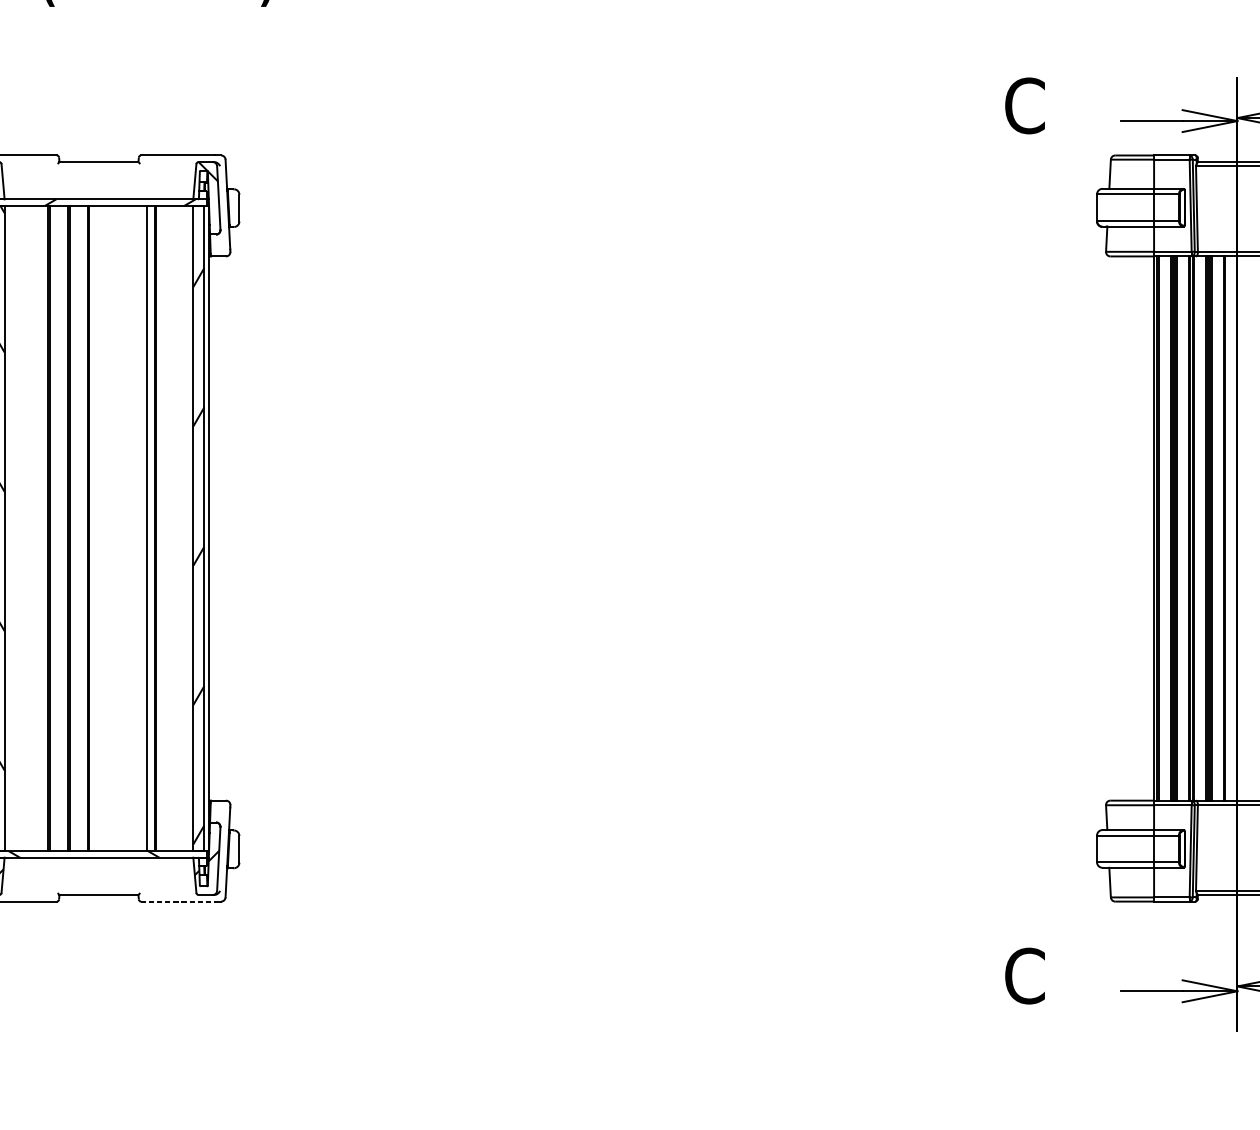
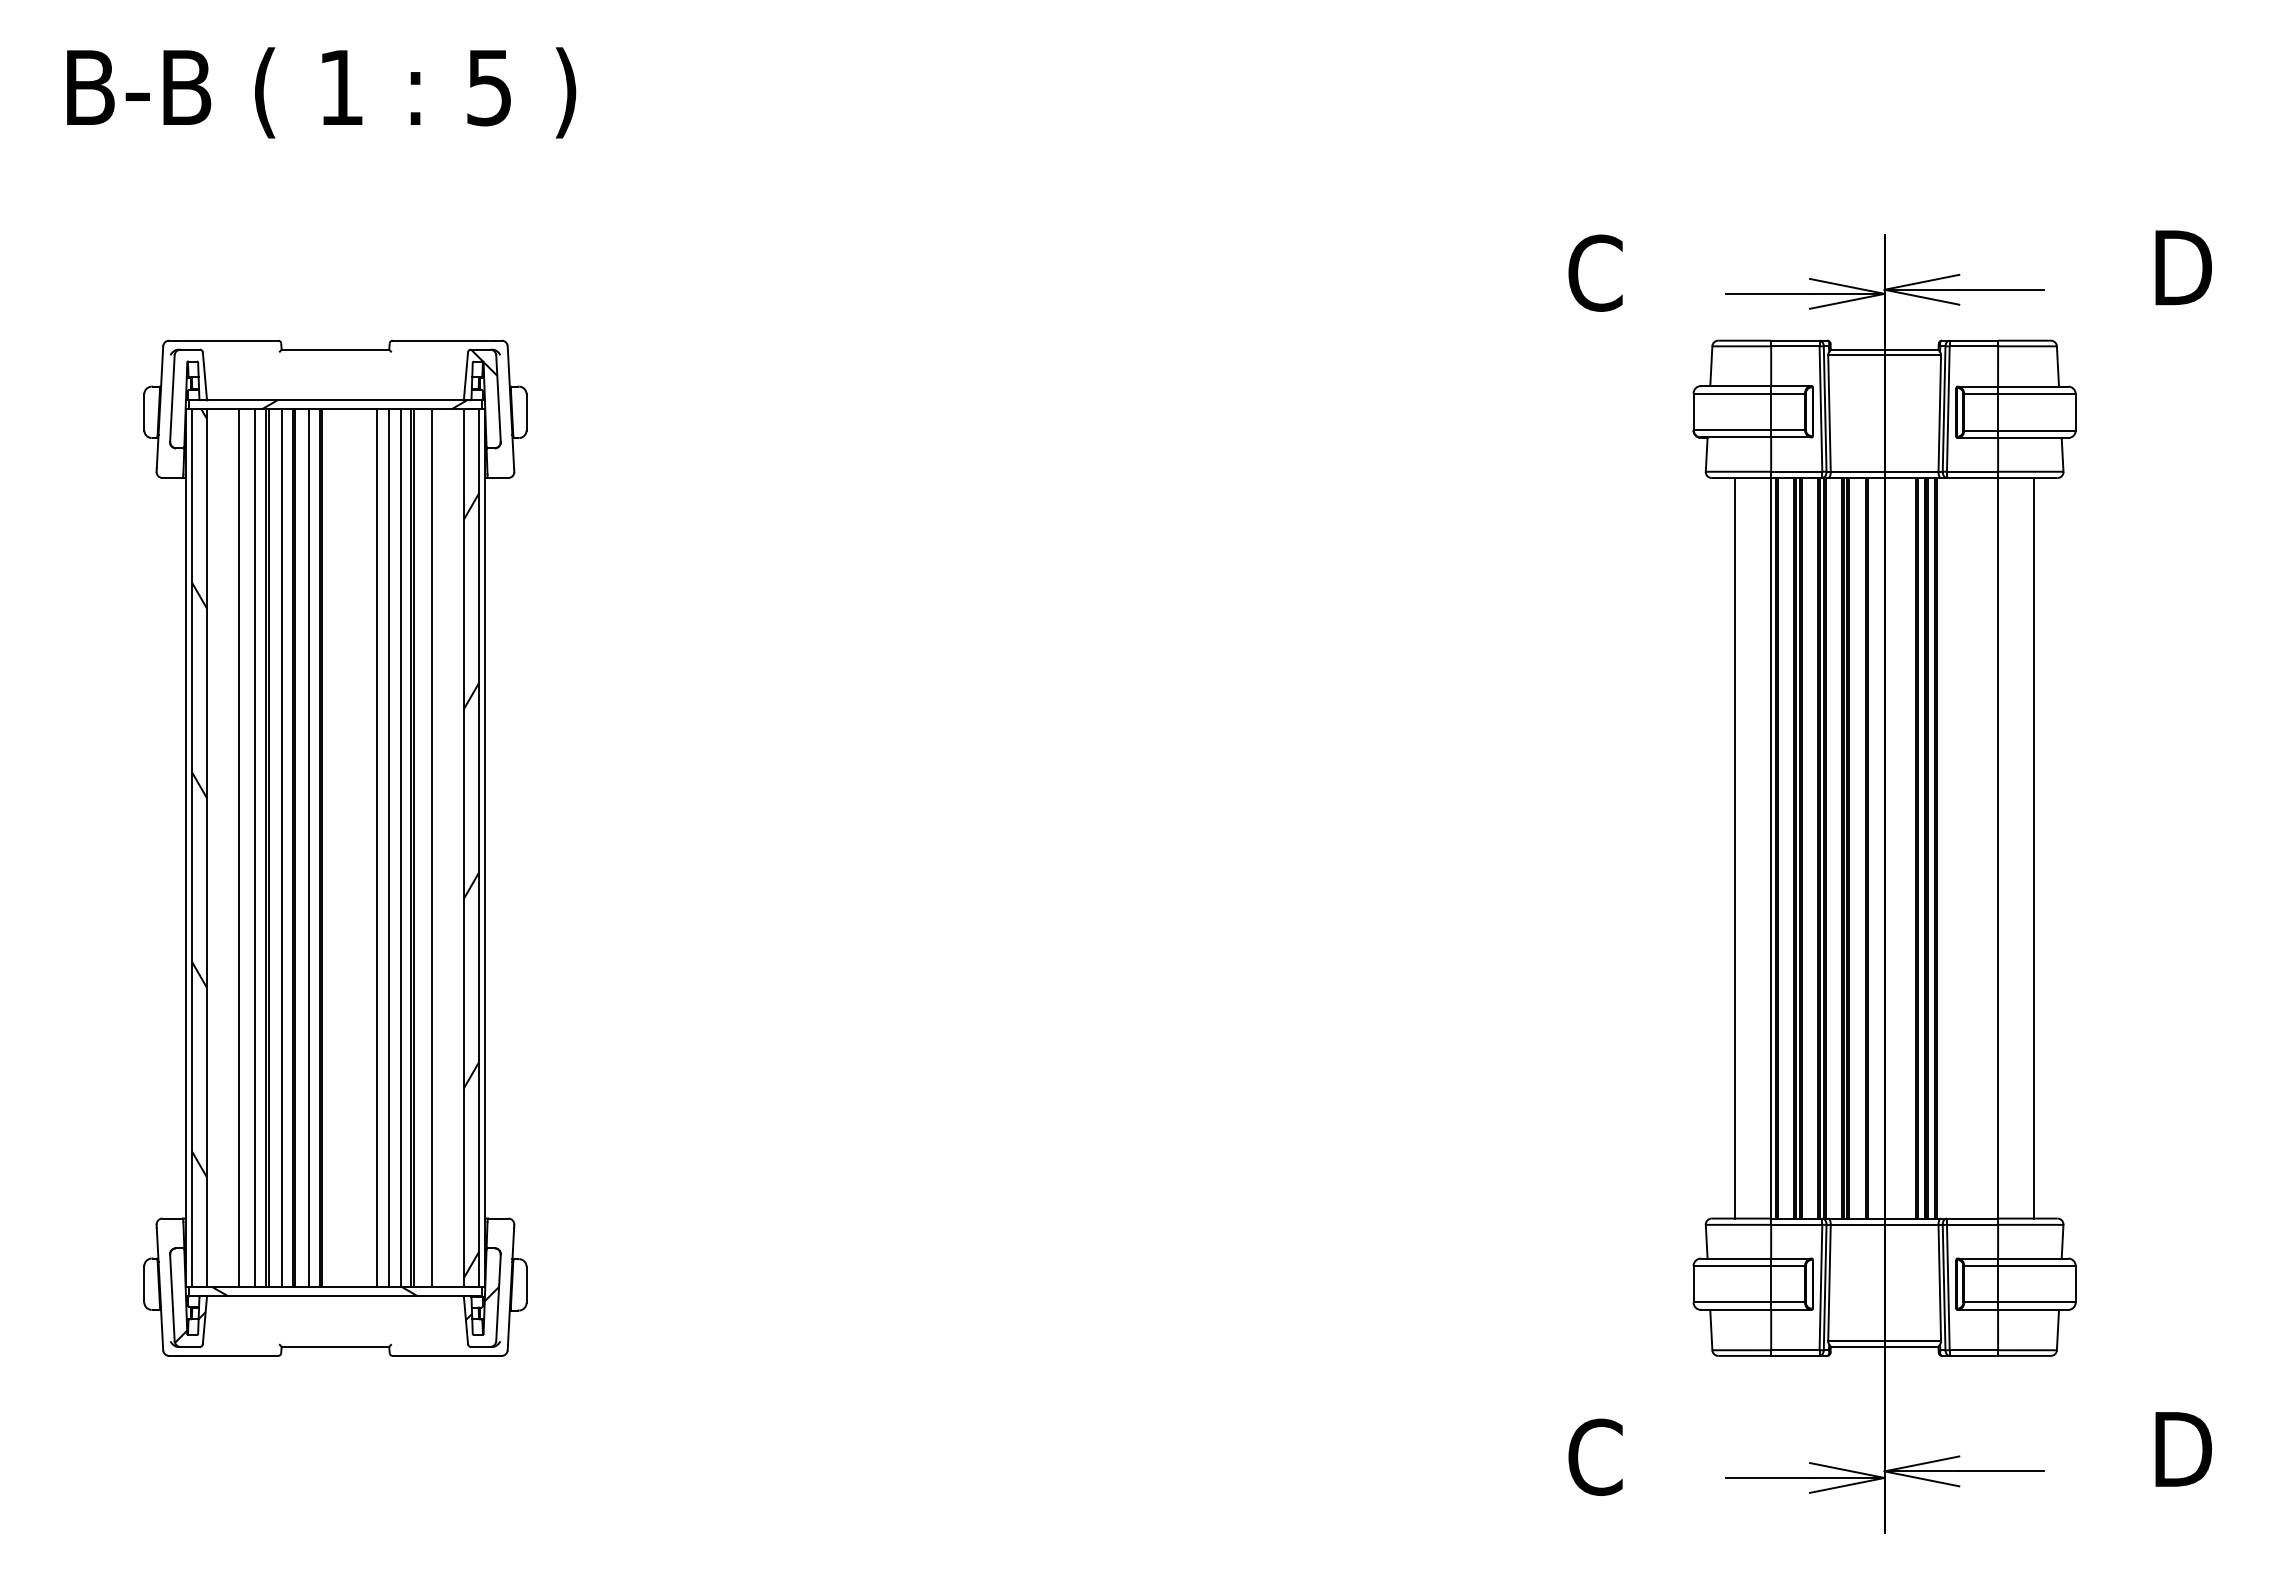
line: (27, 528) -> (238, 848), added
line: (40, 528) -> (255, 848), added
line: (60, 528) -> (282, 848), added
line: (79, 528) -> (309, 848), added
line: (129, 528) -> (377, 848), added
line: (138, 528) -> (389, 848), added
line: (170, 528) -> (432, 848), added
line: (1127, 528) -> (1735, 848), added
line: (178, 901) -> (443, 1355), dashed -> solid

